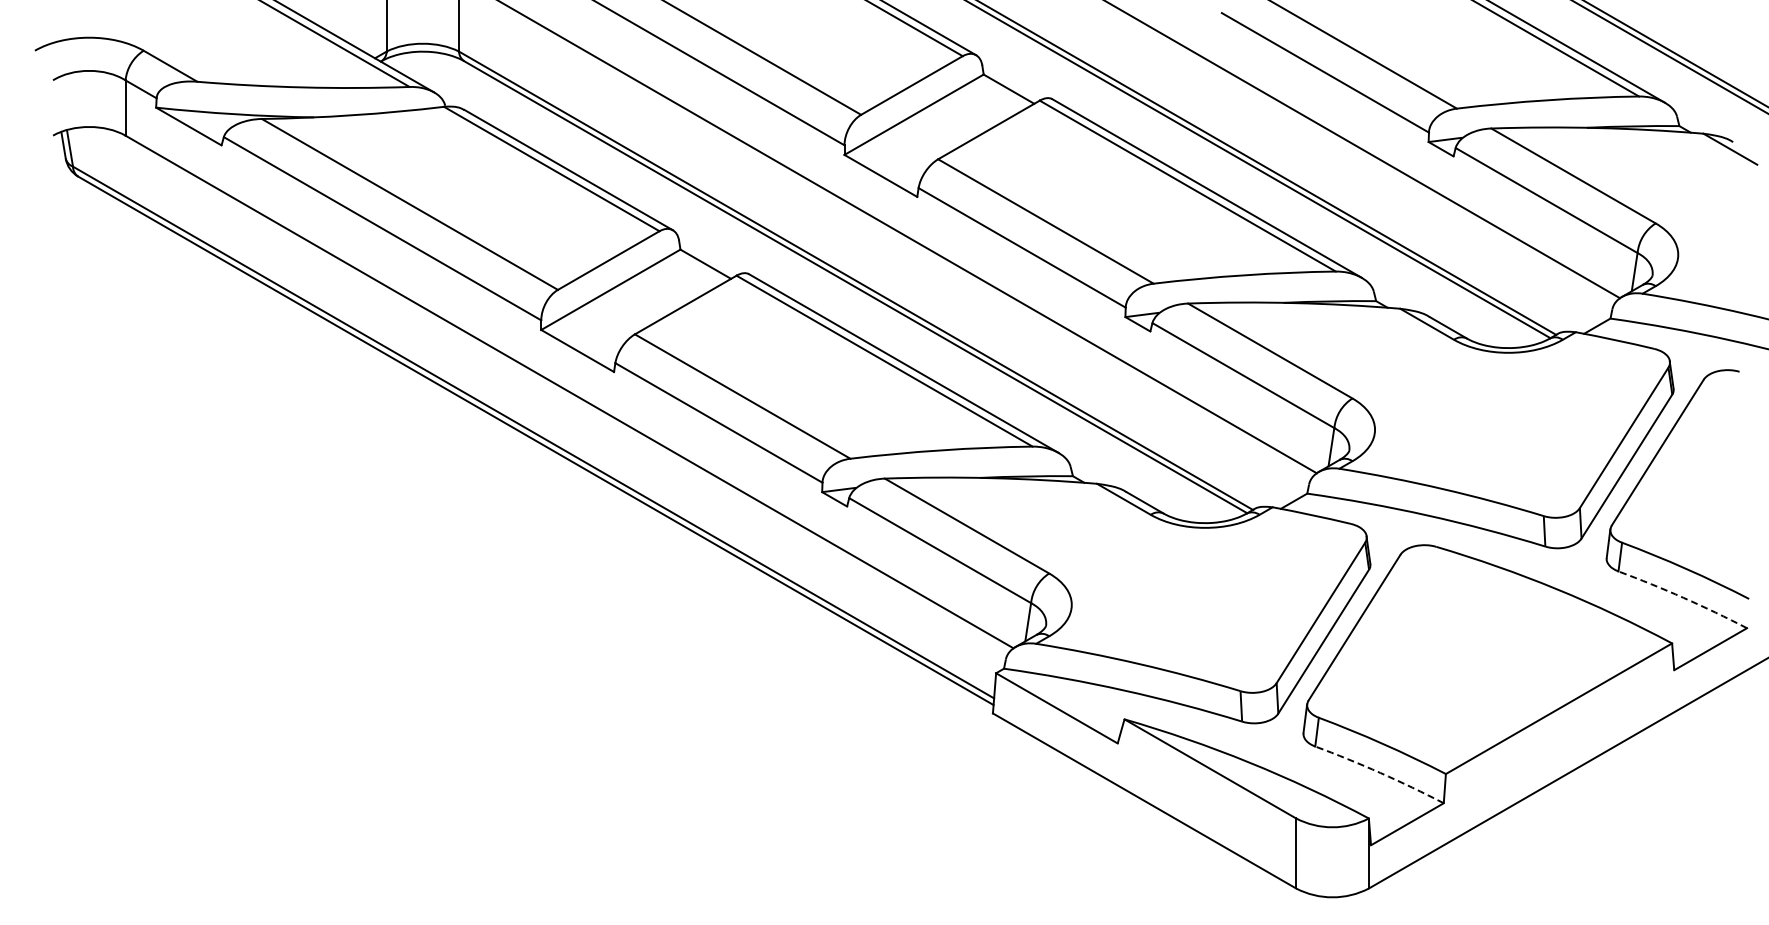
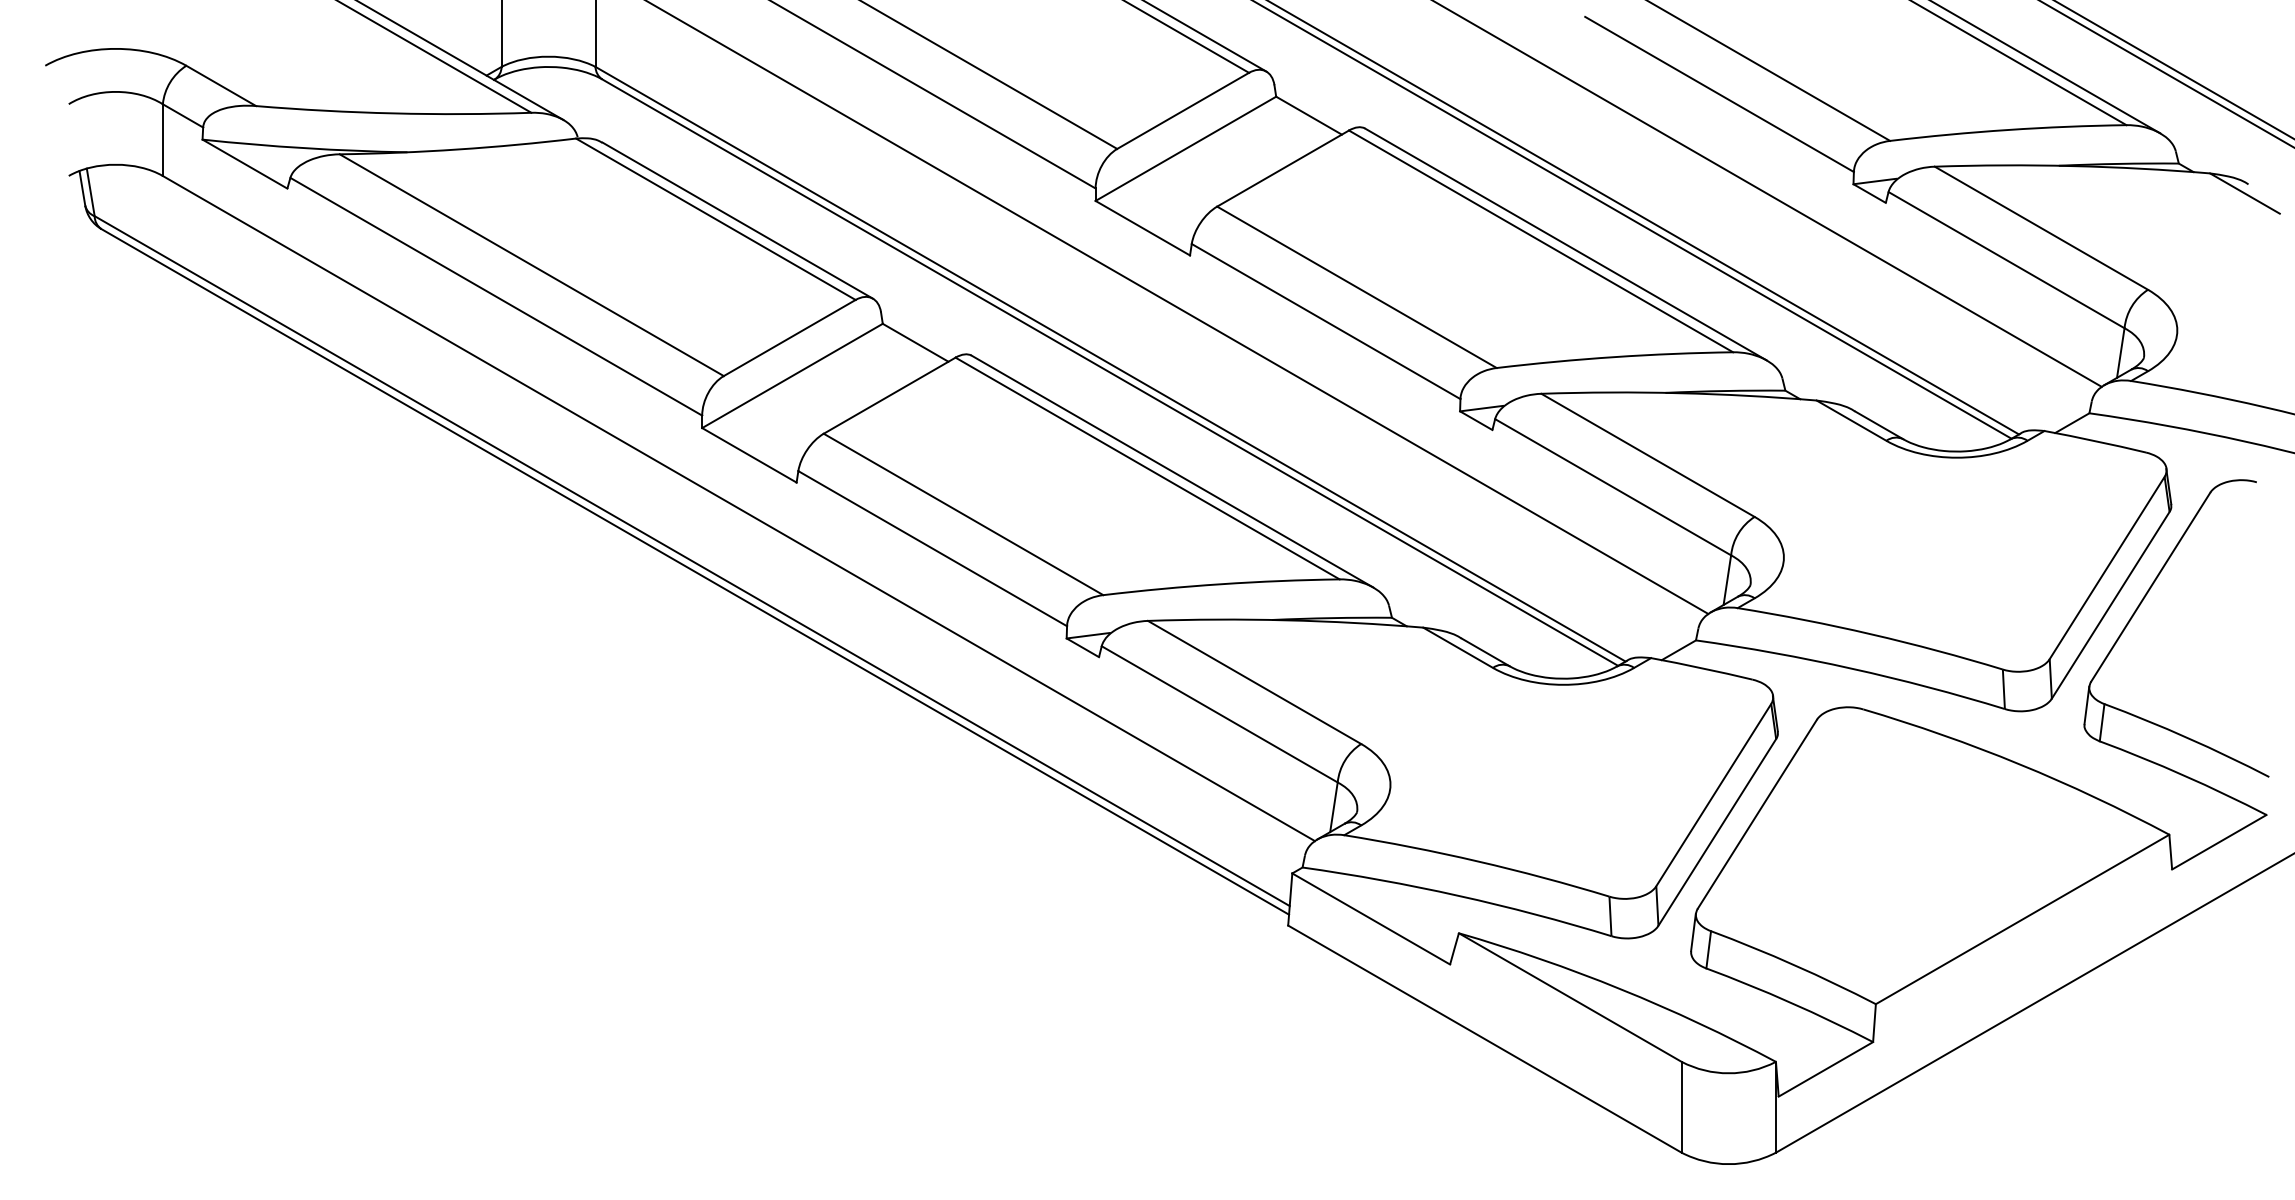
arc: (1683, 597) -> (2184, 775), dashed -> solid
arc: (1380, 772) -> (1791, 1002), dashed -> solid

